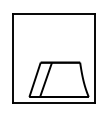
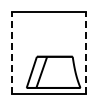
line: (13, 57) -> (12, 52), solid -> dashed
line: (95, 57) -> (86, 52), solid -> dashed

